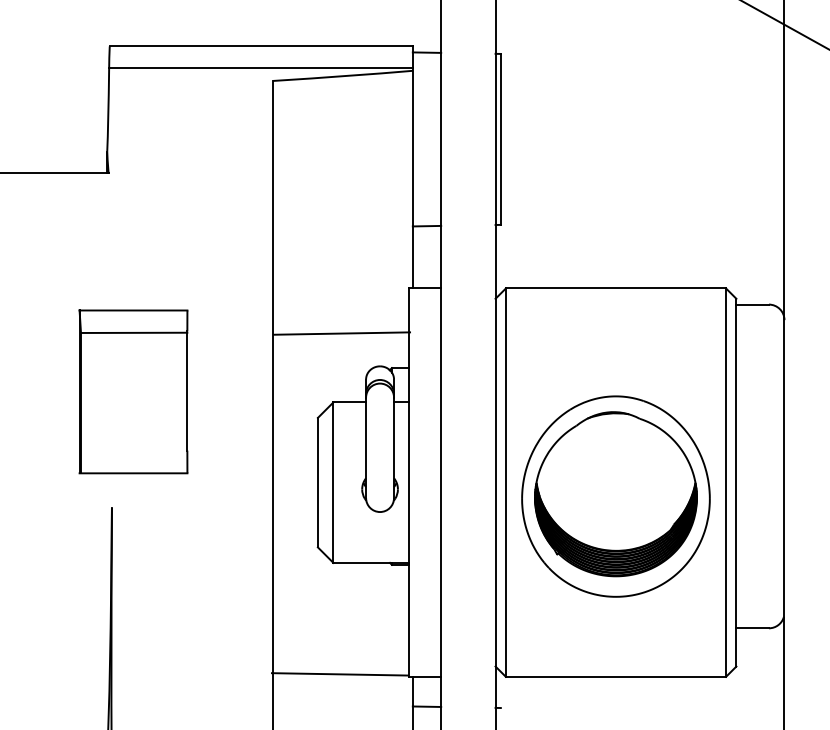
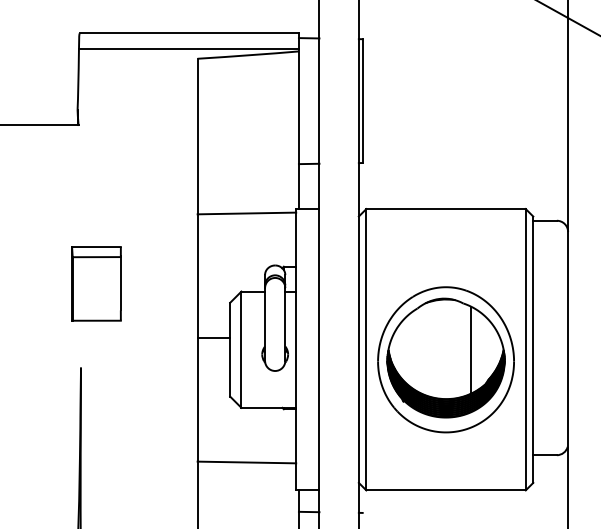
line: (341, 333) -> (246, 213), moved
part: (132, 391) -> (95, 283), size x0.62
line: (294, 466) -> (213, 338), added
line: (650, 482) -> (471, 349), added
line: (339, 674) -> (246, 462), moved

